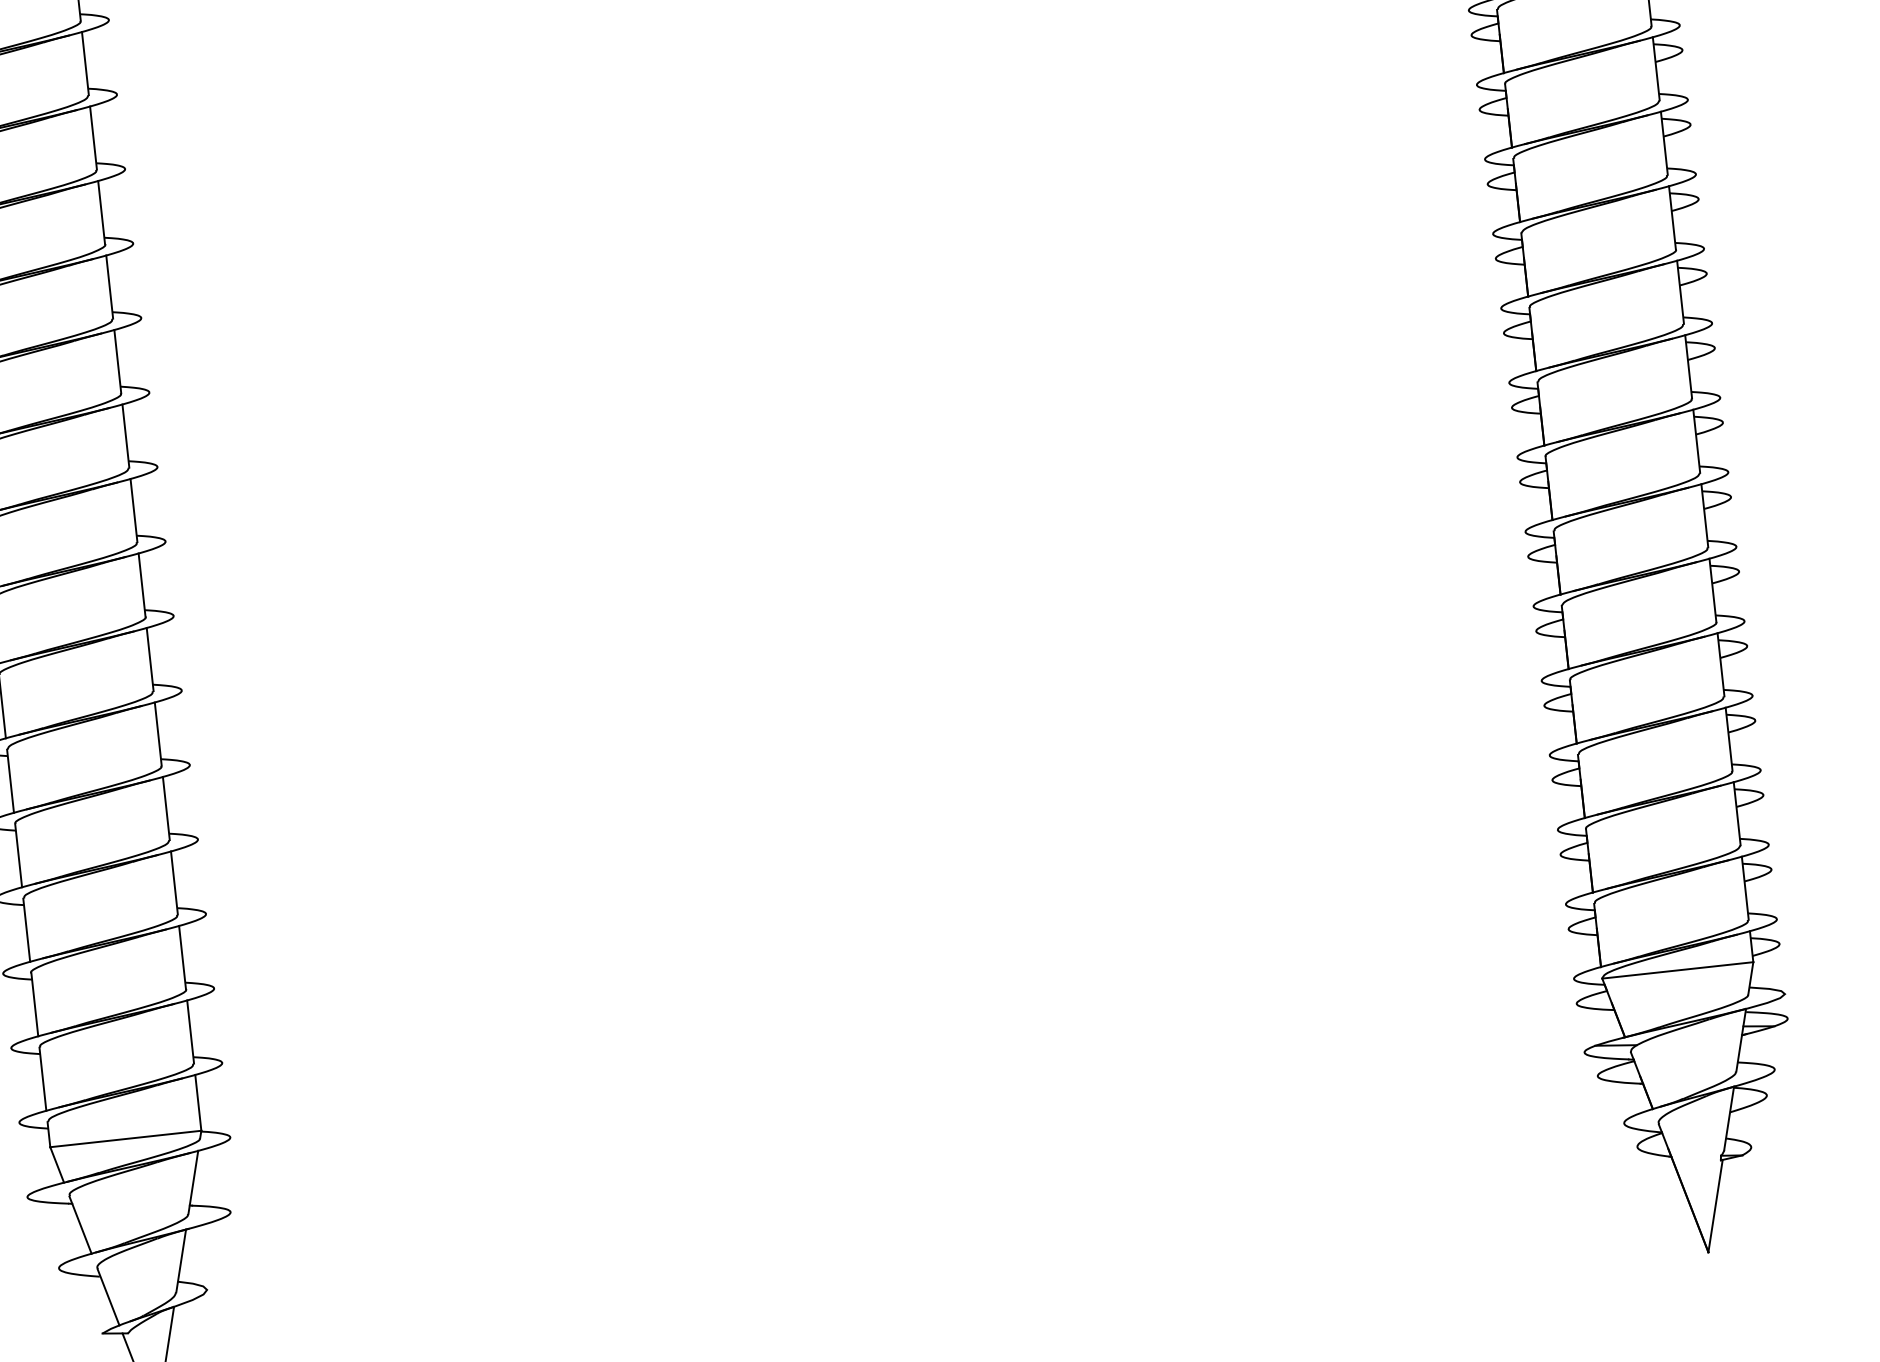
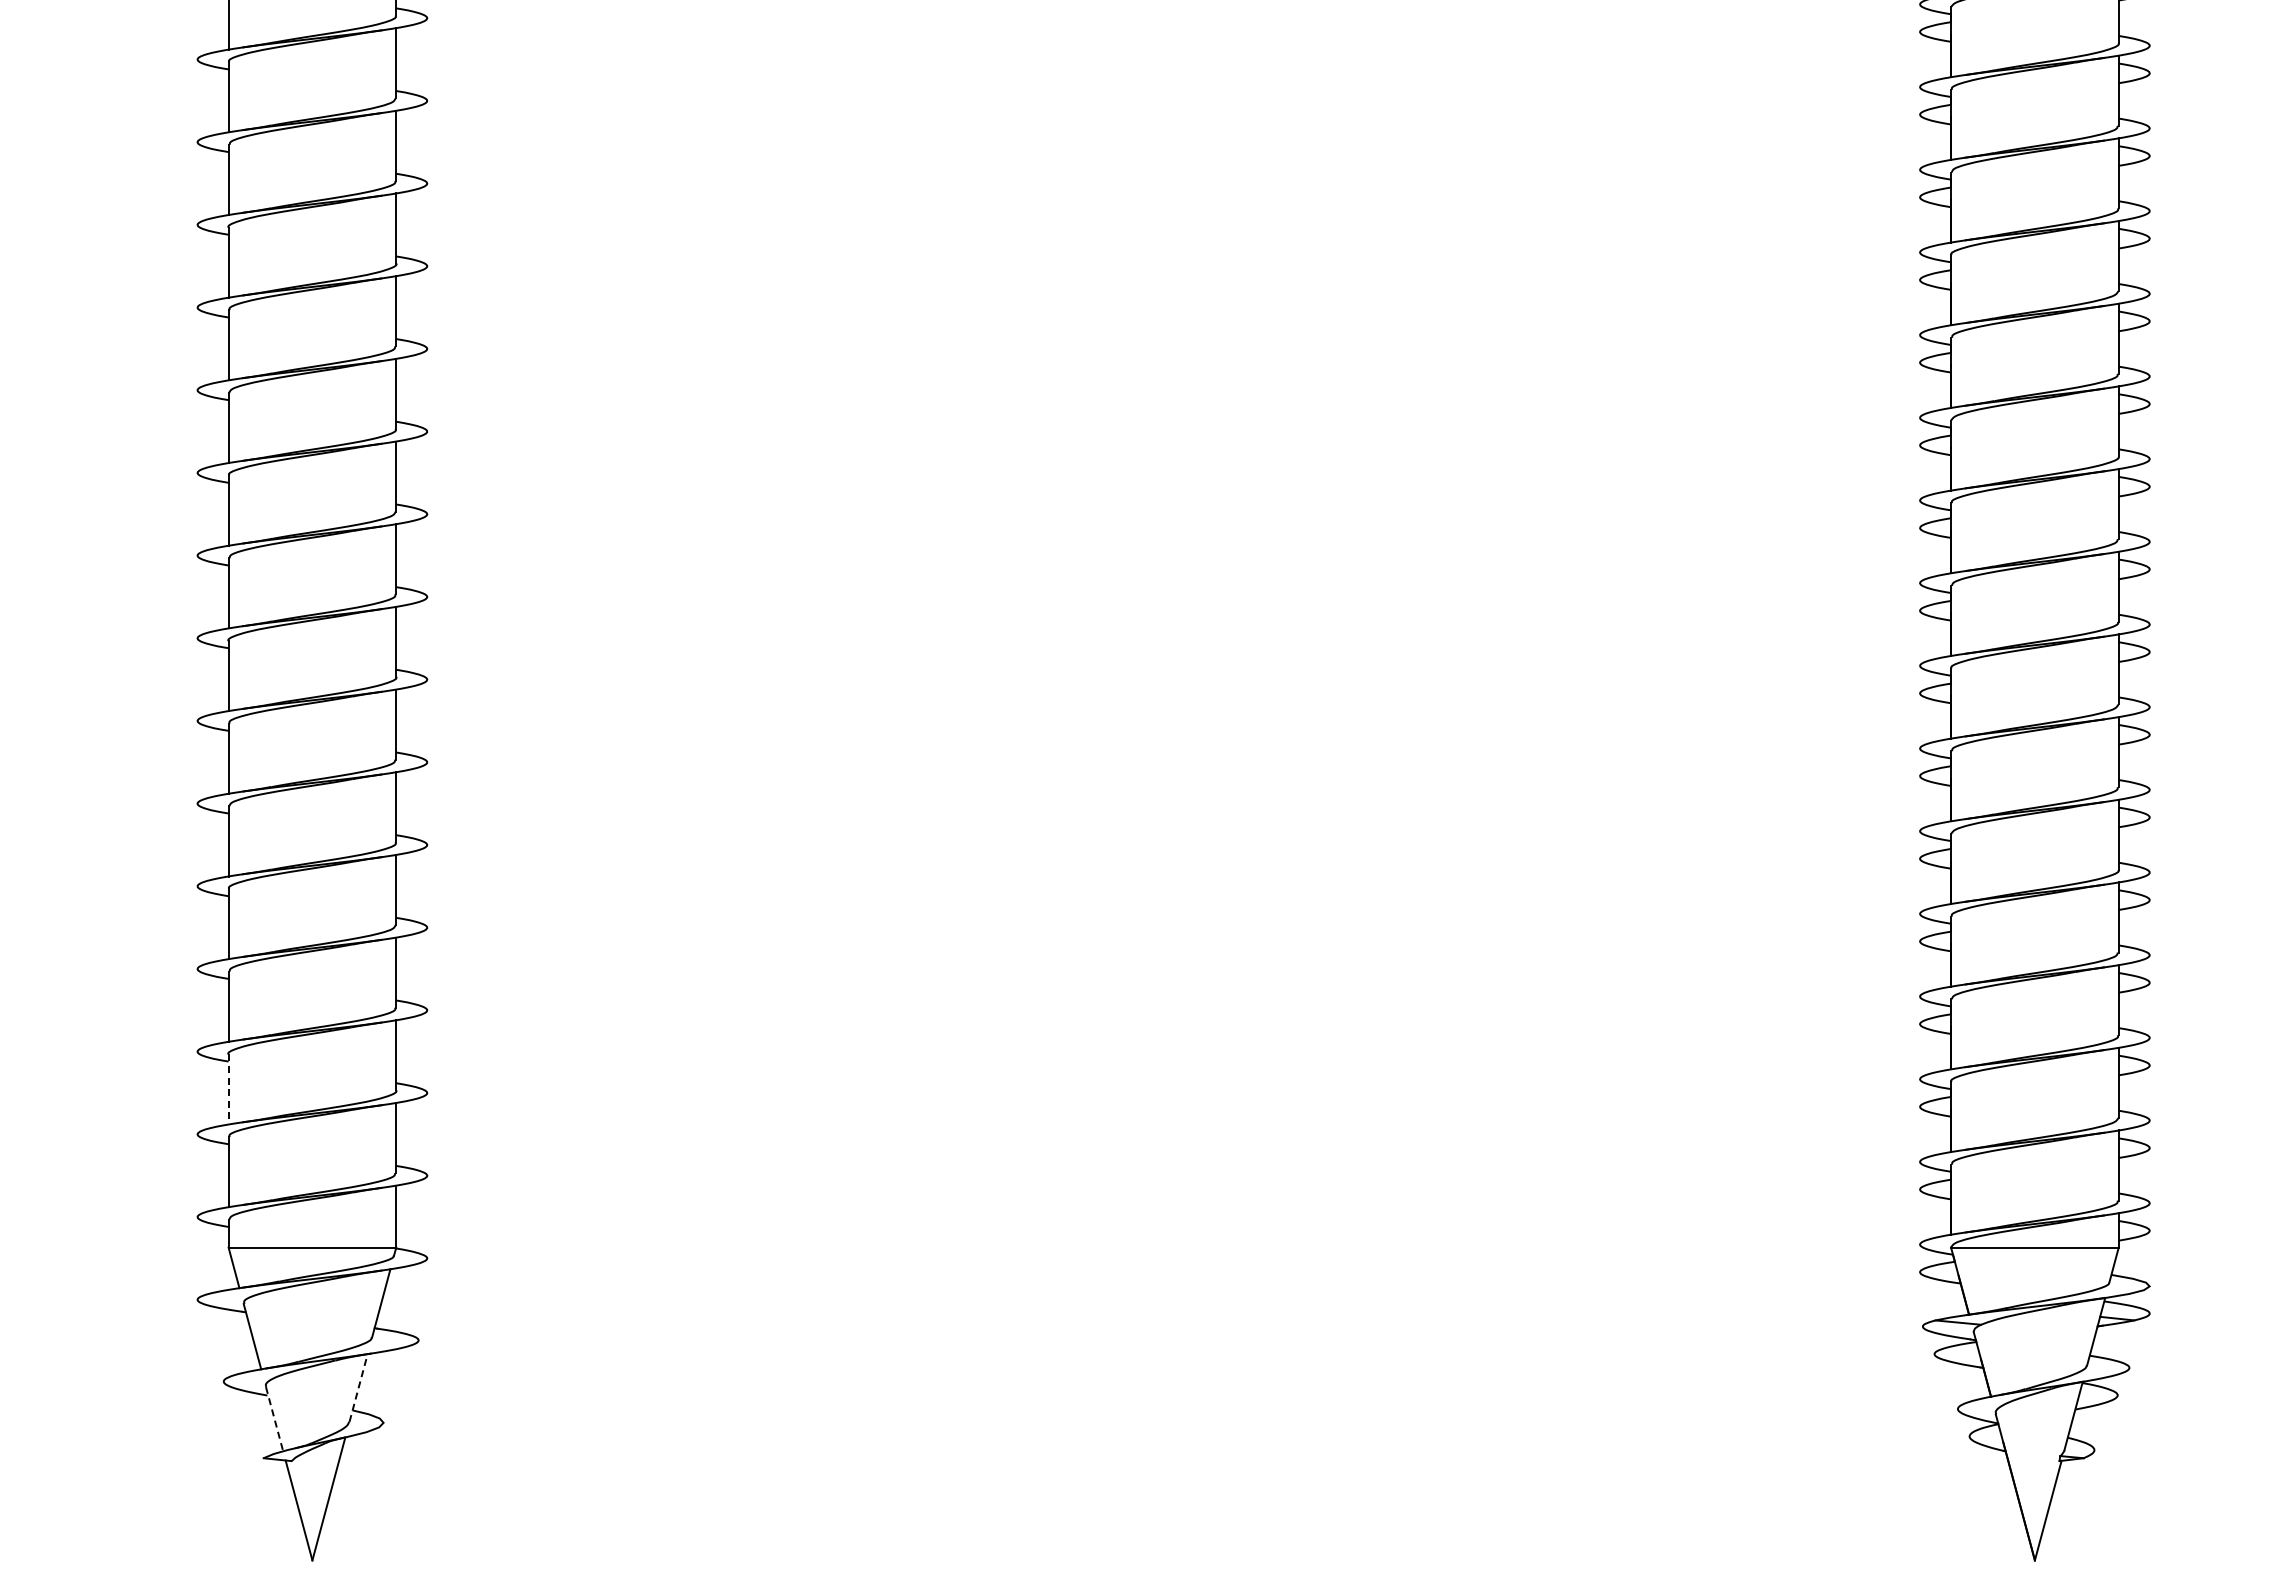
line: (34, 1005) -> (228, 1090), solid -> dashed
line: (181, 1260) -> (358, 1387), solid -> dashed
line: (108, 1297) -> (274, 1419), solid -> dashed

